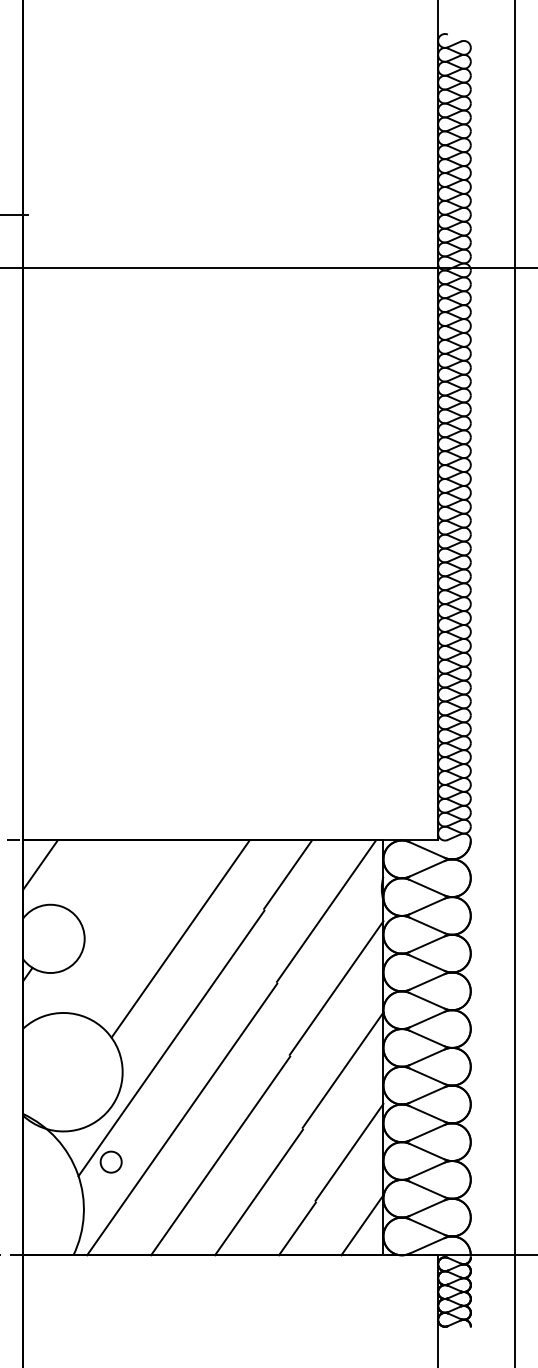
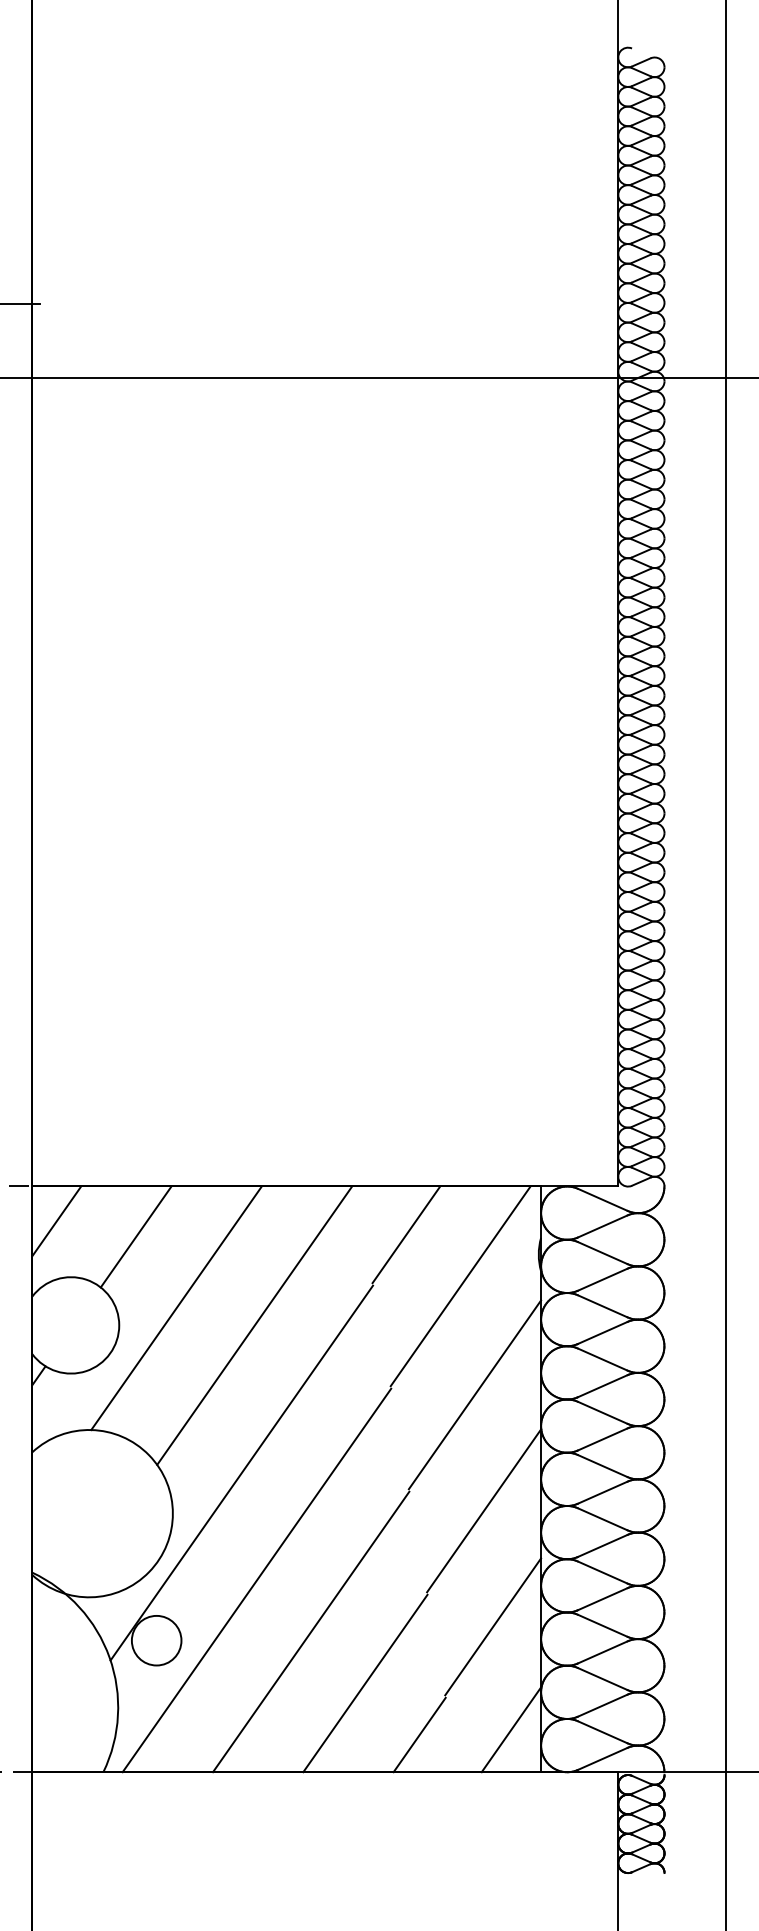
line: (96, 875) -> (135, 1236), added
line: (125, 926) -> (176, 1308), added
circle: (111, 1162) -> (156, 1640), size x1.67

